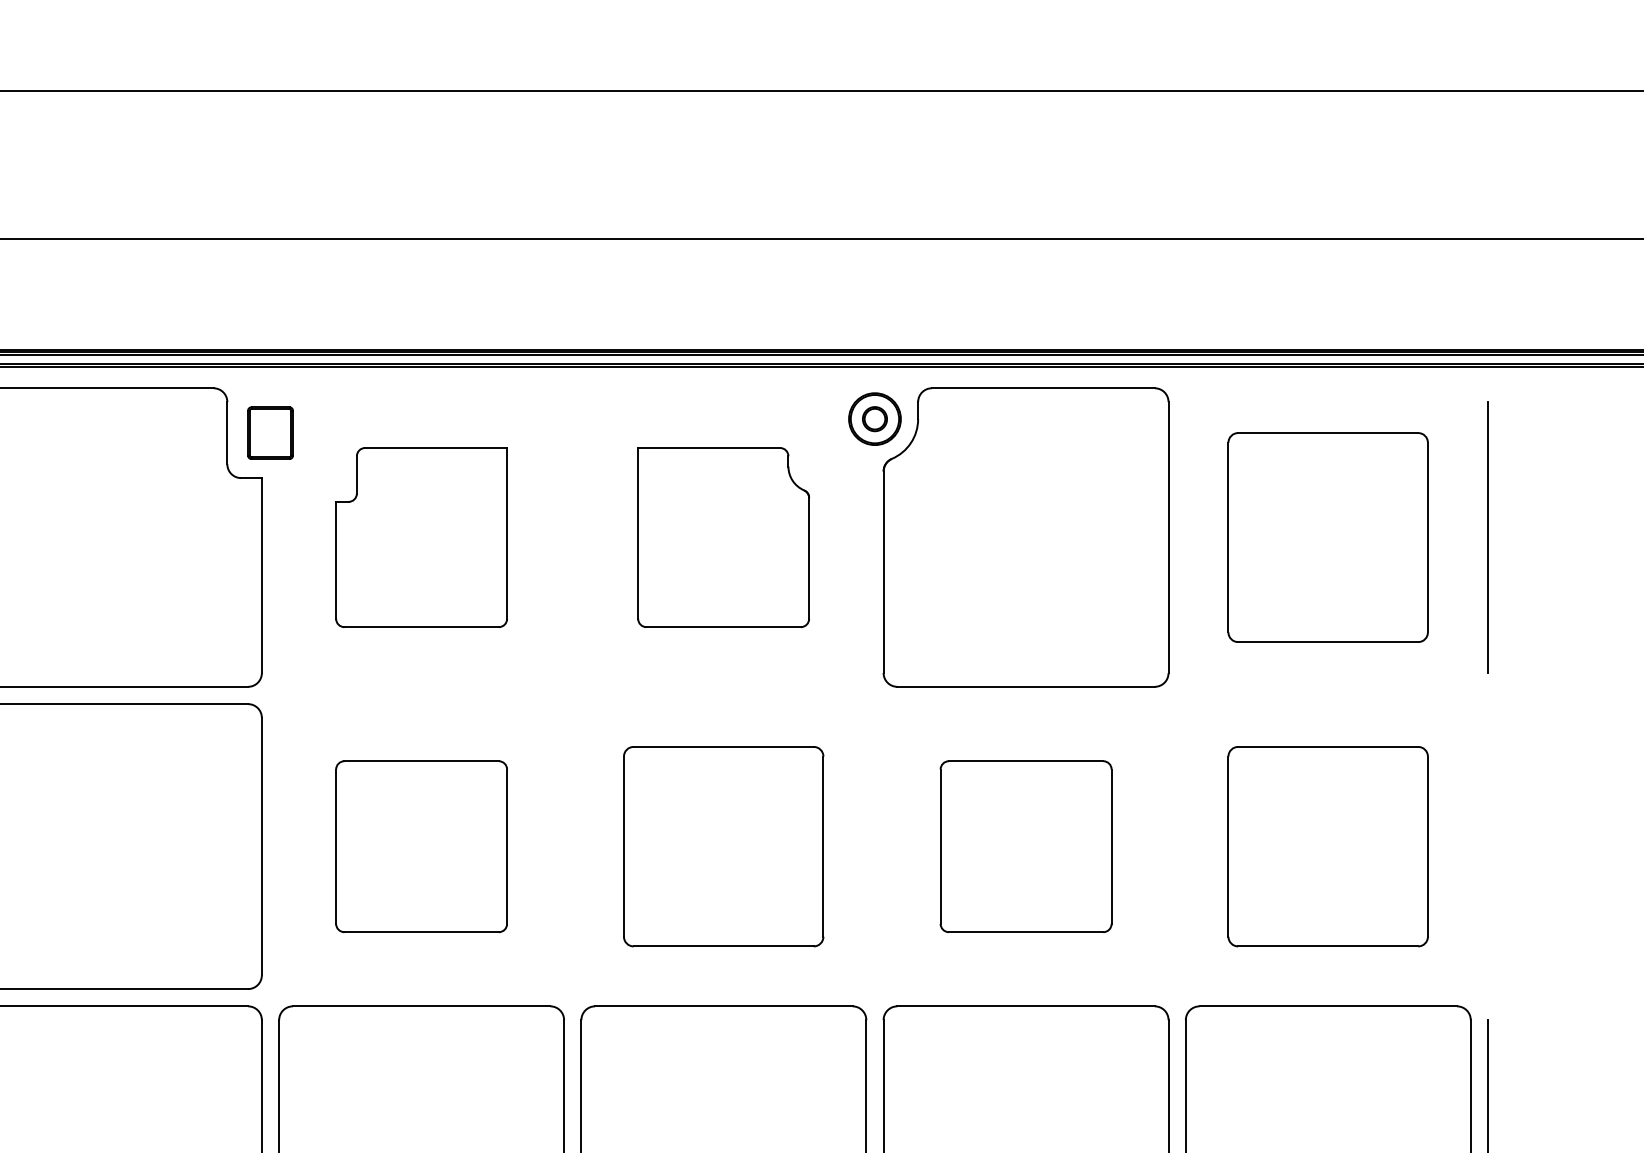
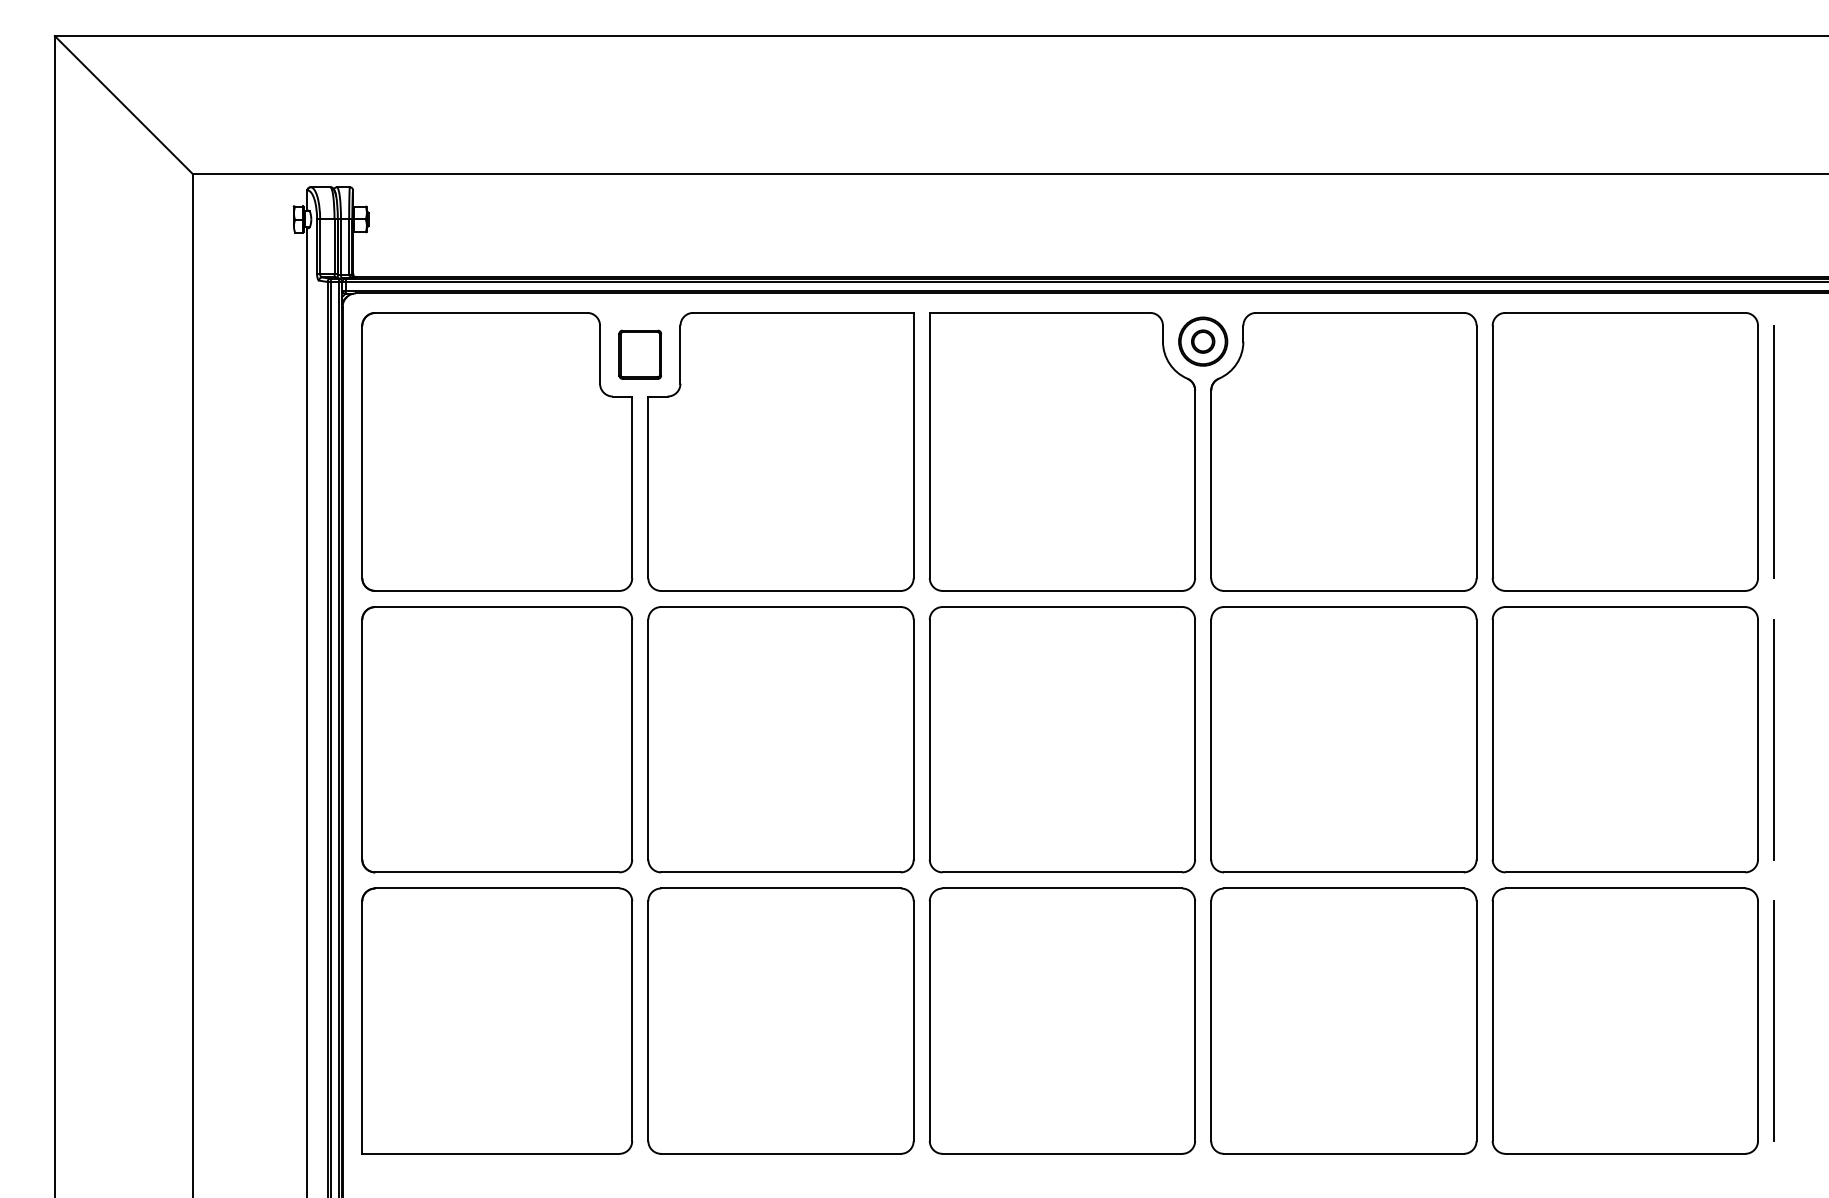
part: (421, 537) -> (780, 451), size x1.67
part: (722, 537) -> (1061, 451), size x1.67
part: (1327, 537) -> (1624, 451), size x1.43
part: (421, 846) -> (780, 739), size x1.67
part: (722, 846) -> (1061, 739), size x1.43
part: (1025, 846) -> (1343, 739), size x1.67
part: (1327, 846) -> (1624, 739), size x1.43
line: (1488, 846) -> (1774, 739), added

